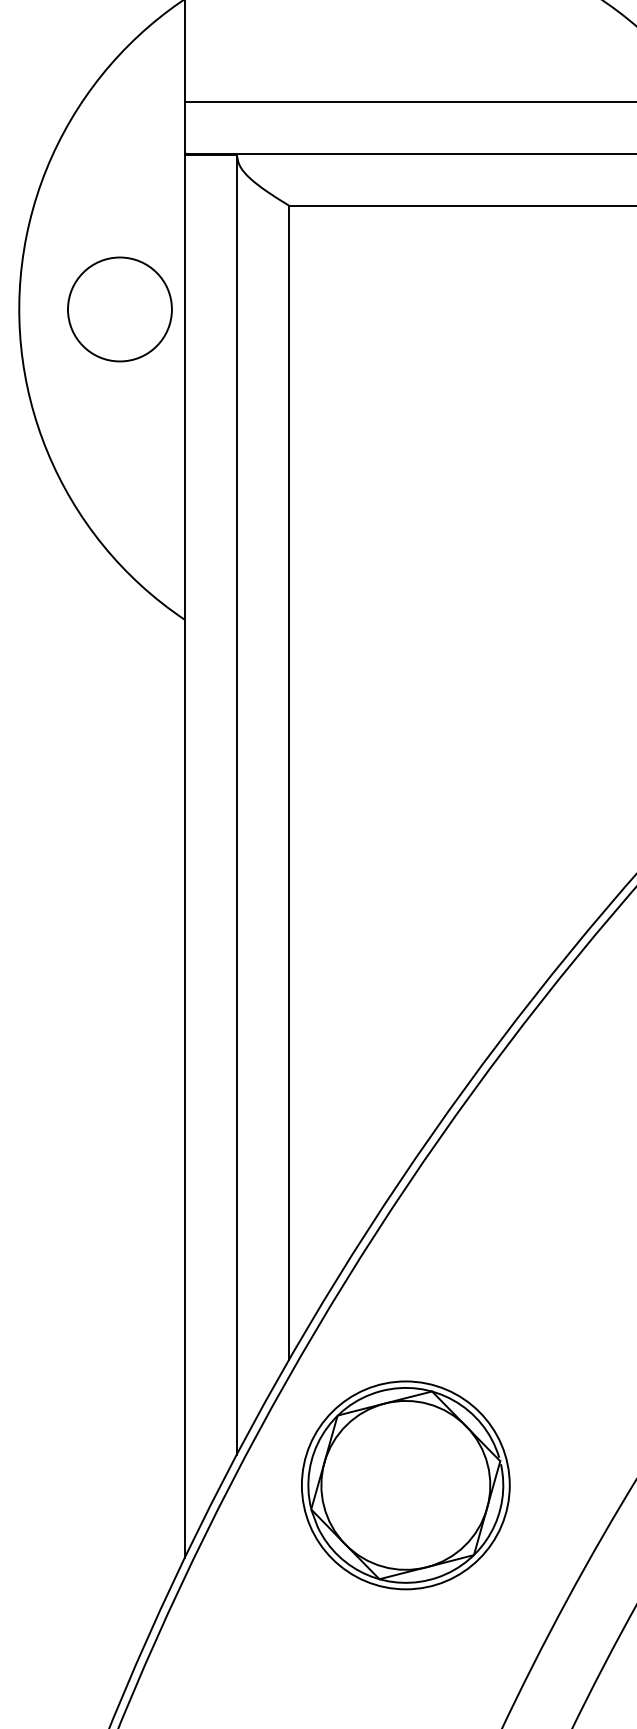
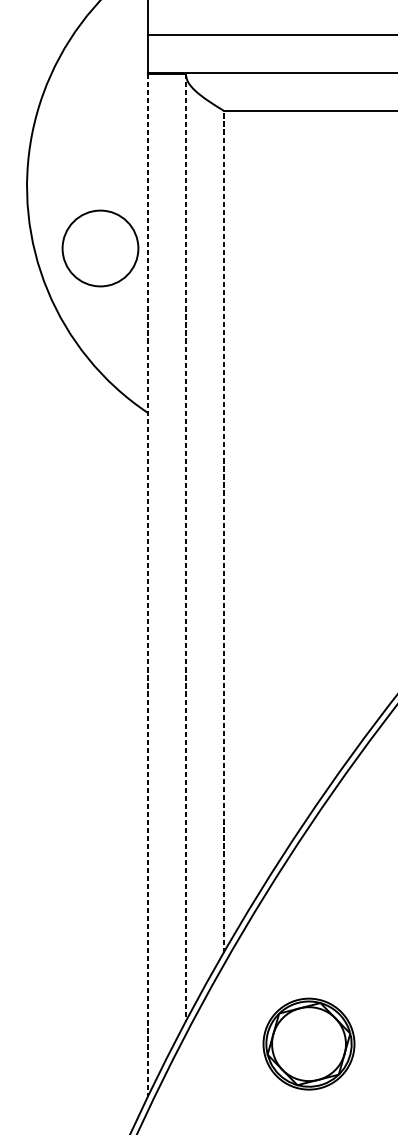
circle: (119, 309) -> (100, 248), moved
line: (288, 782) -> (223, 531), solid -> dashed
line: (236, 804) -> (185, 547), solid -> dashed
line: (184, 856) -> (147, 585), solid -> dashed
part: (405, 1485) -> (308, 1044), size x0.6

